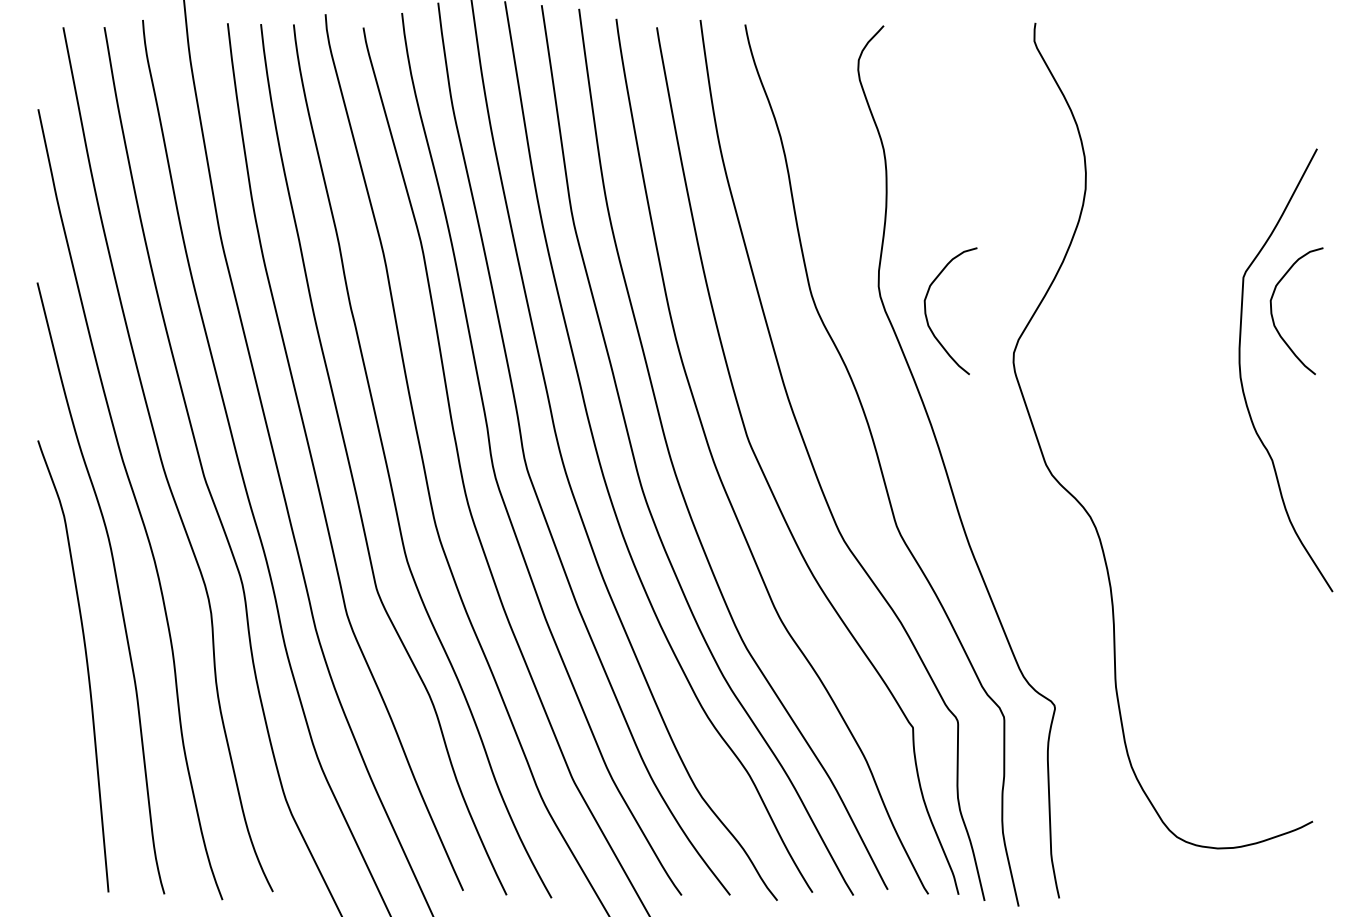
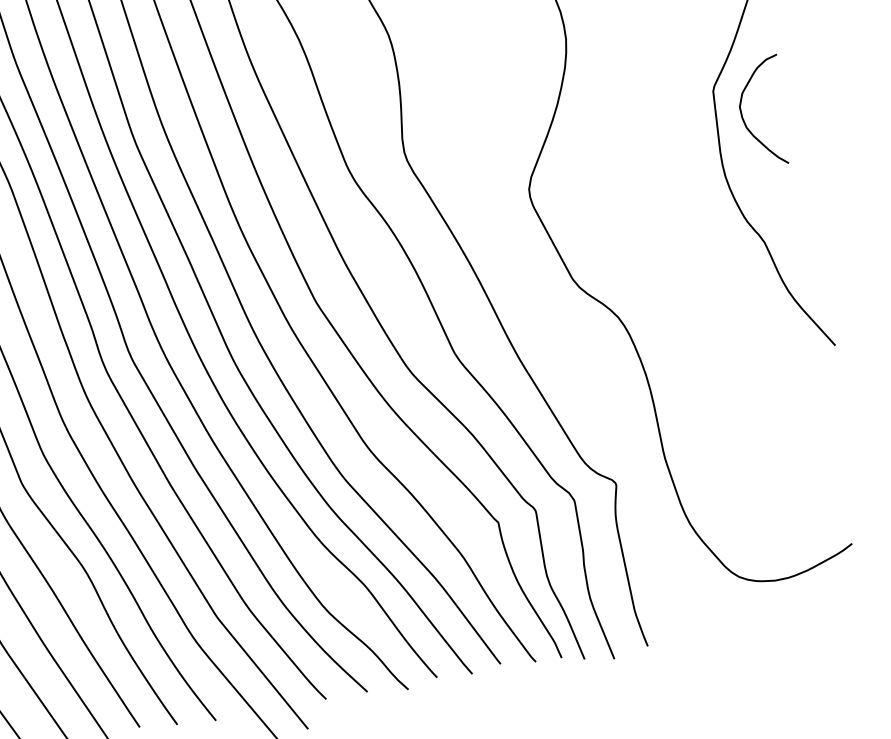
curve: (927, 316) -> (450, 170), removed

